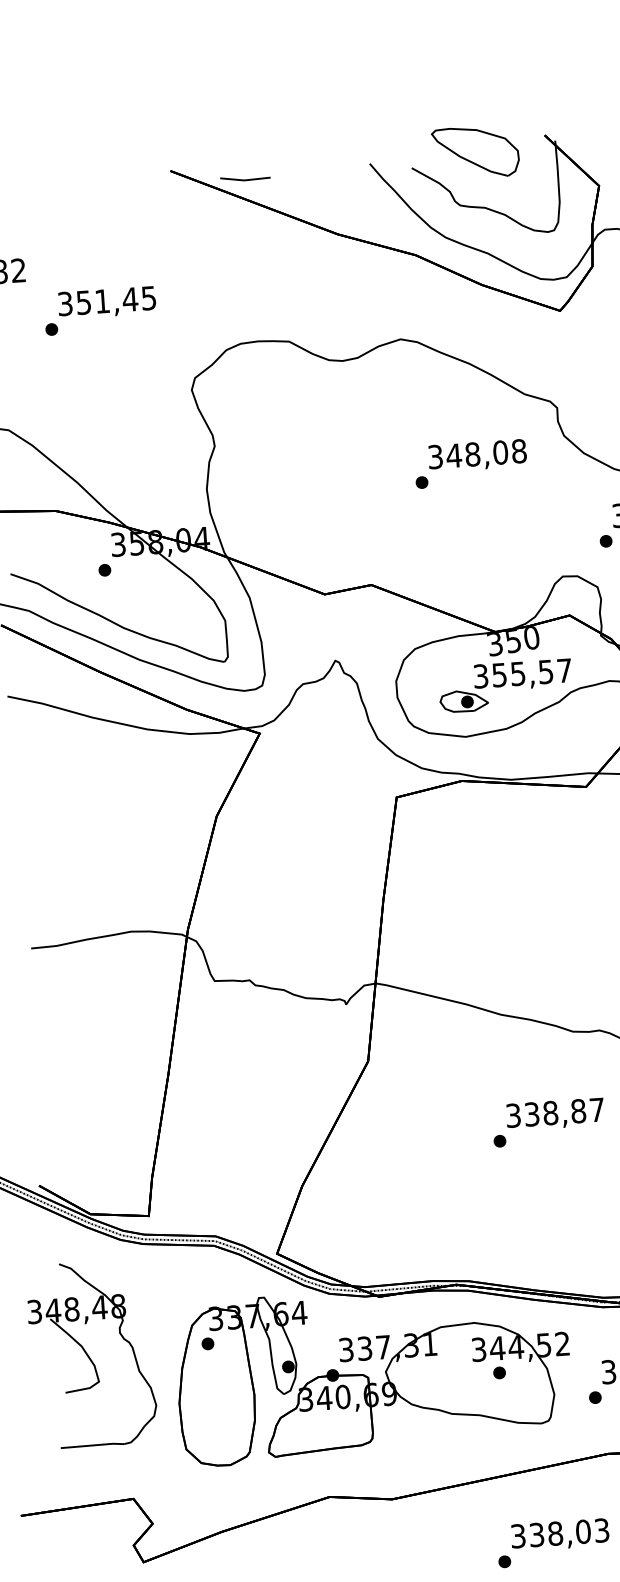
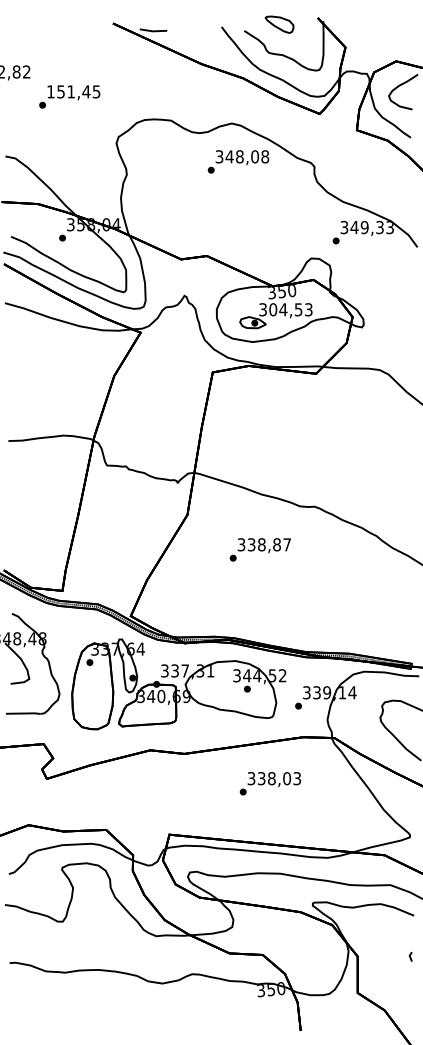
part: (475, 152) -> (279, 24), size x0.6
text: (64, 303) -> (50, 91), 351,45 -> 151,45
text: (470, 463) -> (238, 161), moved
text: (531, 672) -> (290, 309), 355,57 -> 304,53
text: (547, 1122) -> (259, 549), moved

